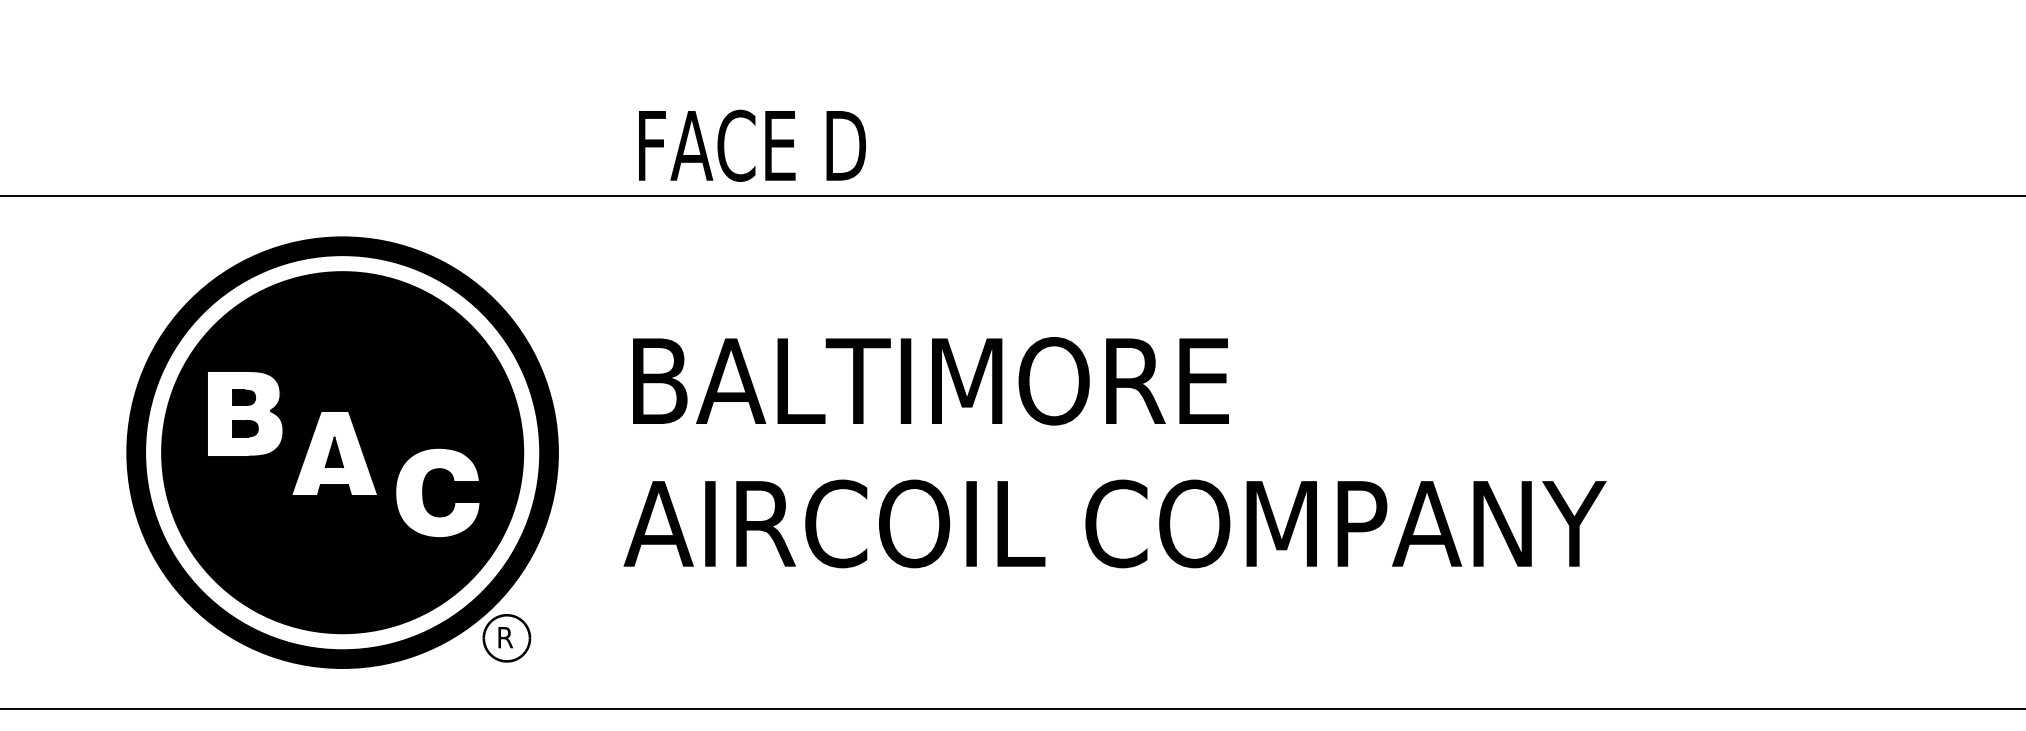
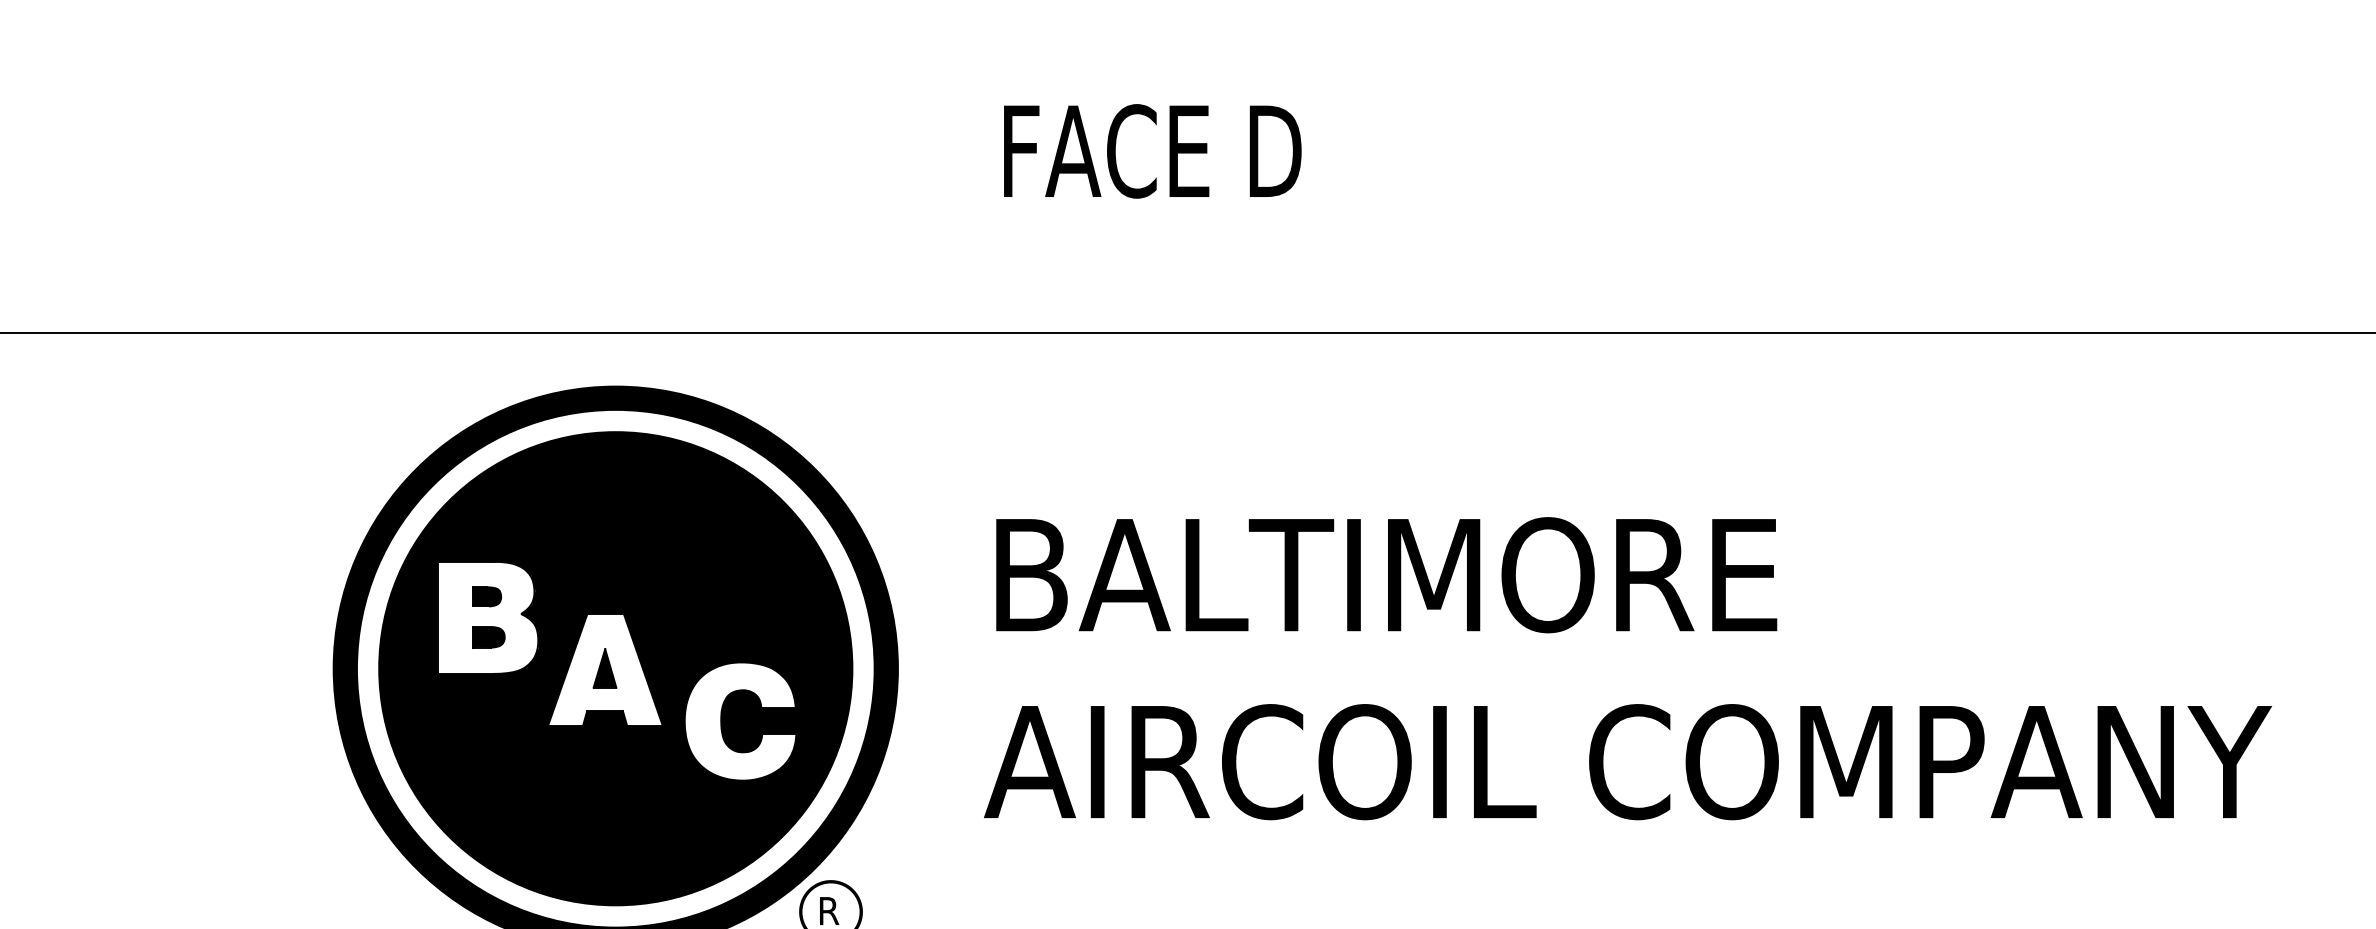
text: (752, 145) -> (1152, 150), moved

